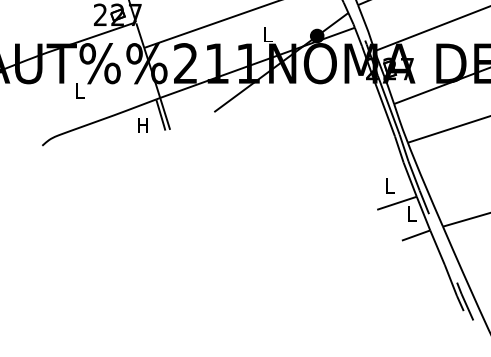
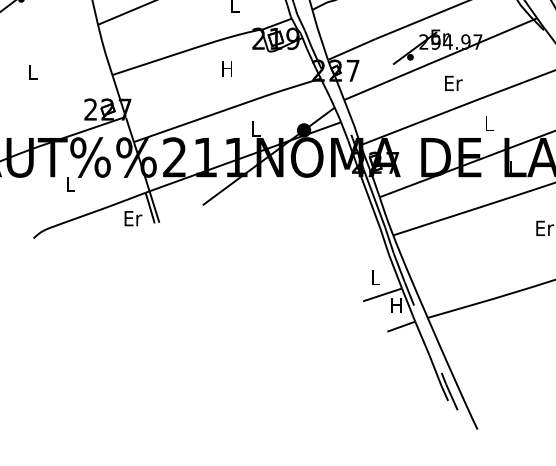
text: (143, 125) -> (133, 218), H -> Er
text: (411, 214) -> (396, 305), L -> H

